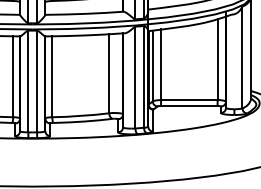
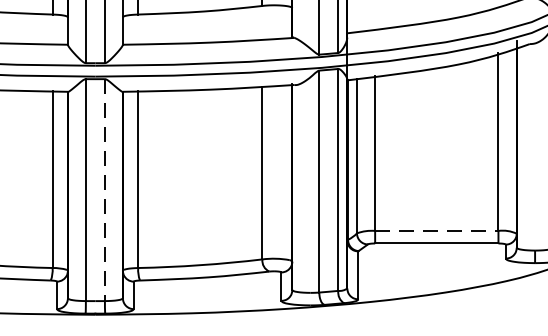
line: (37, 81) -> (105, 190), solid -> dashed
line: (189, 100) -> (437, 231), solid -> dashed

